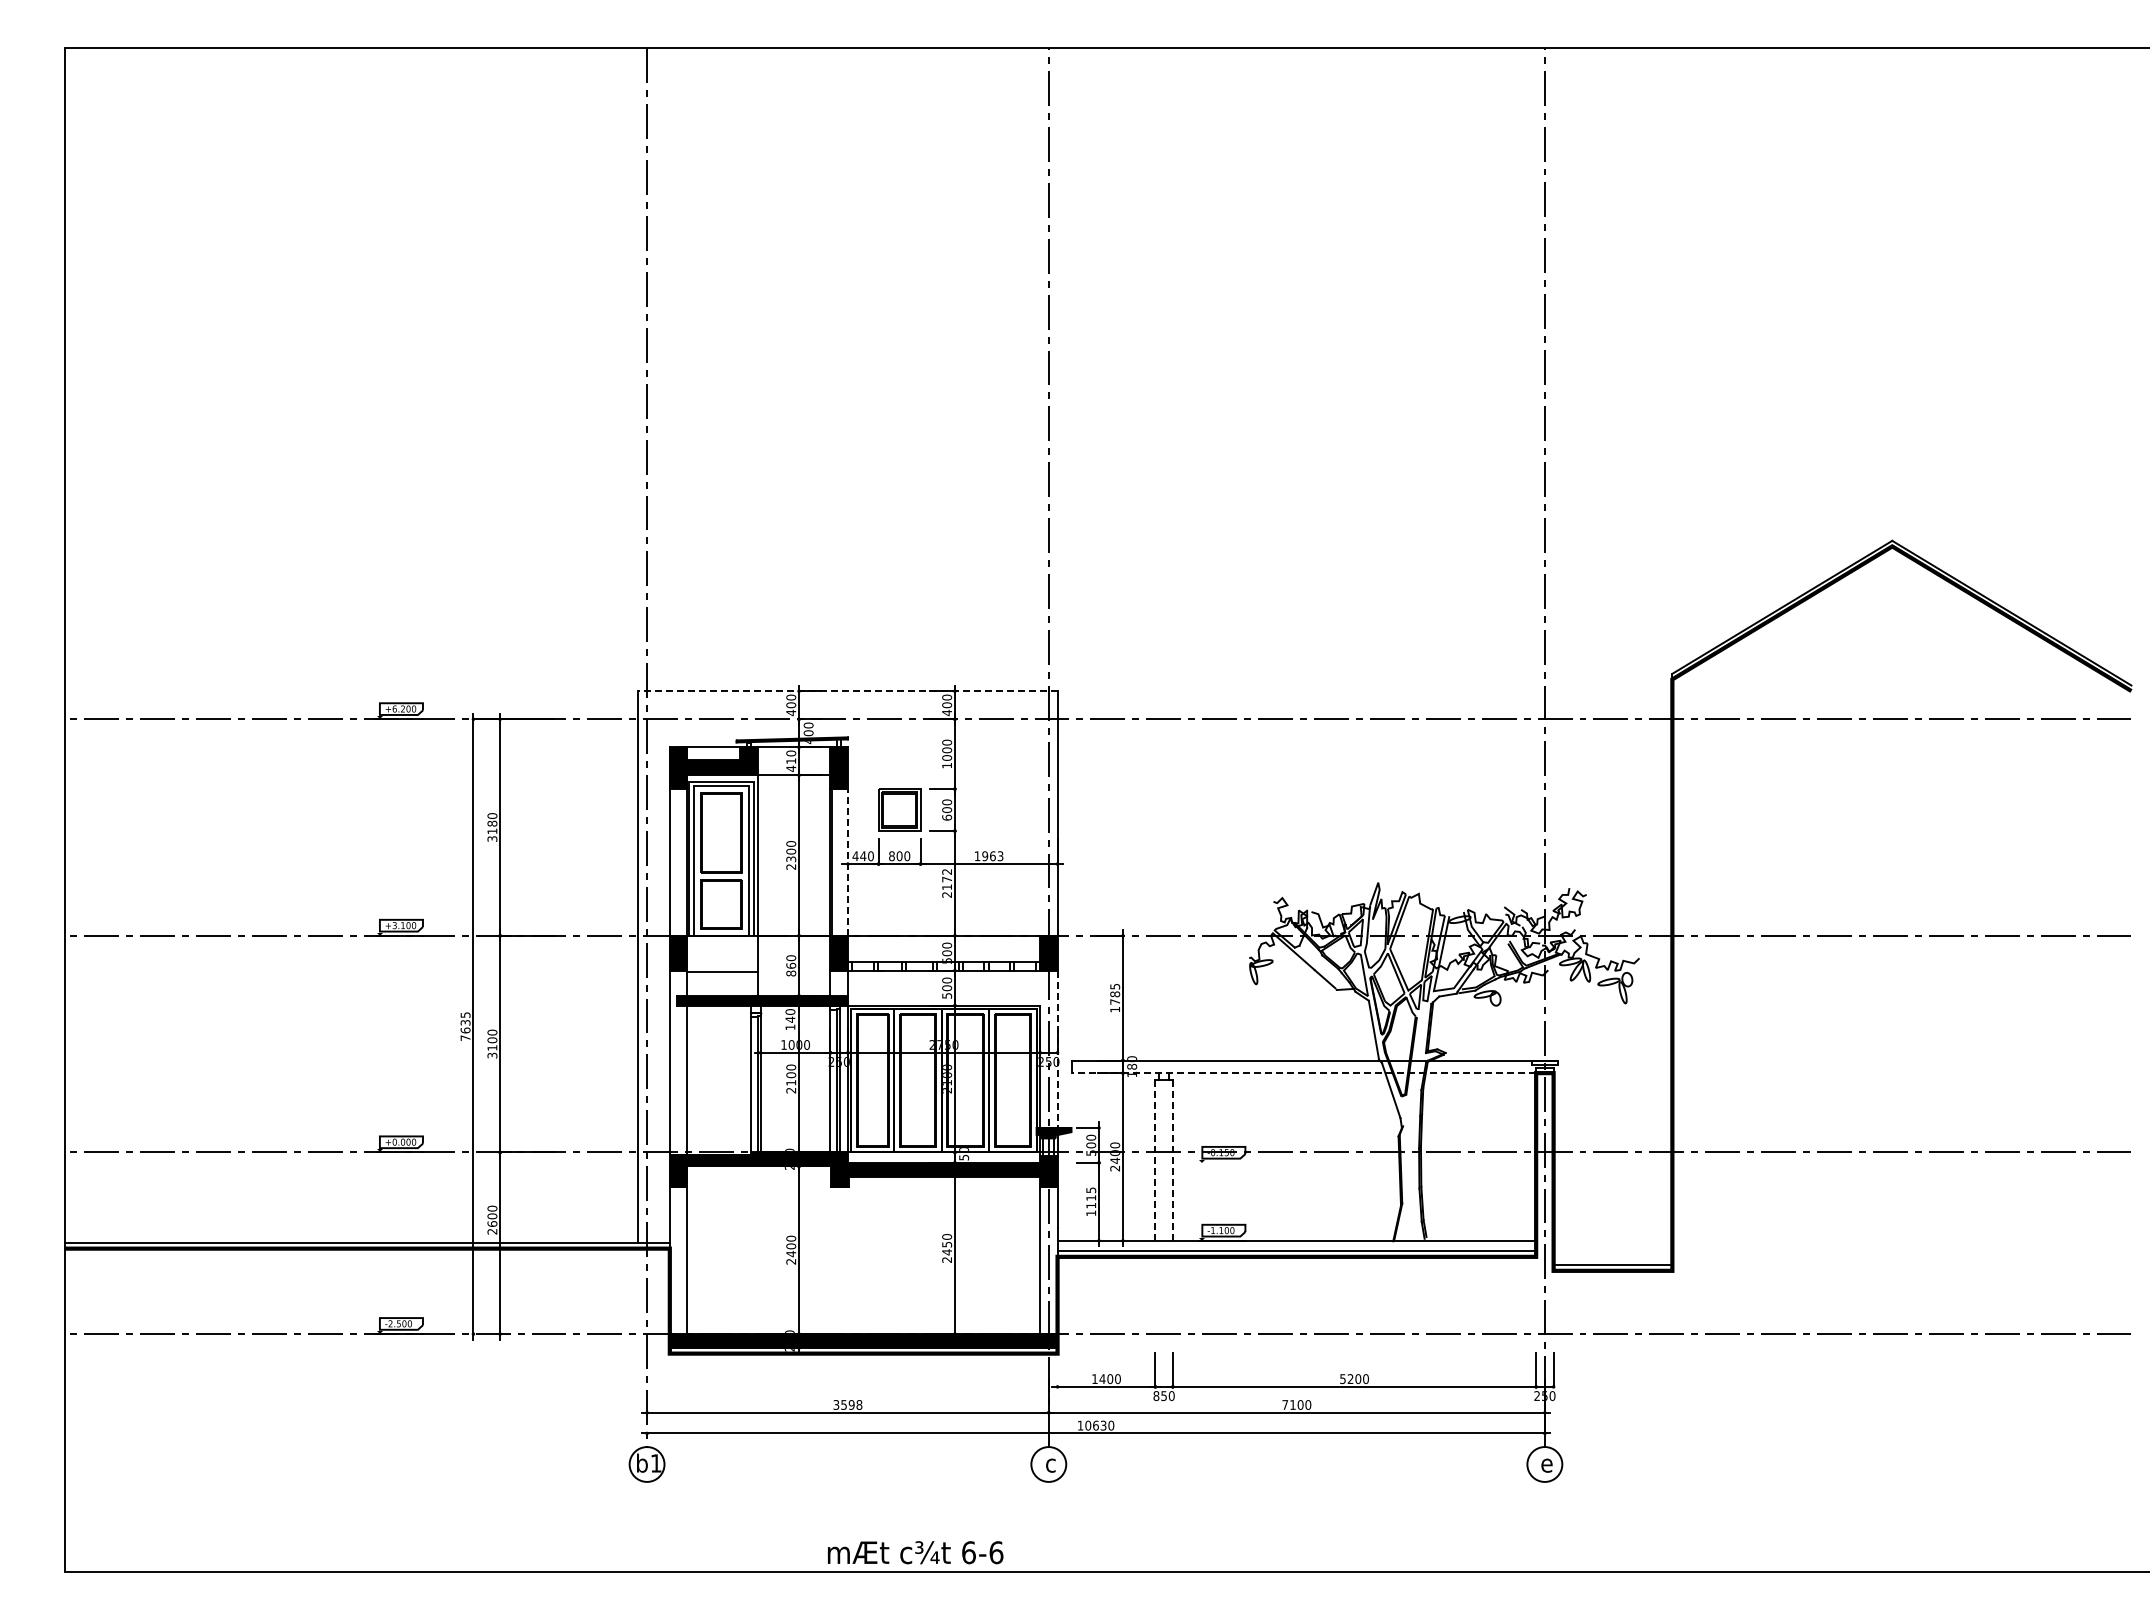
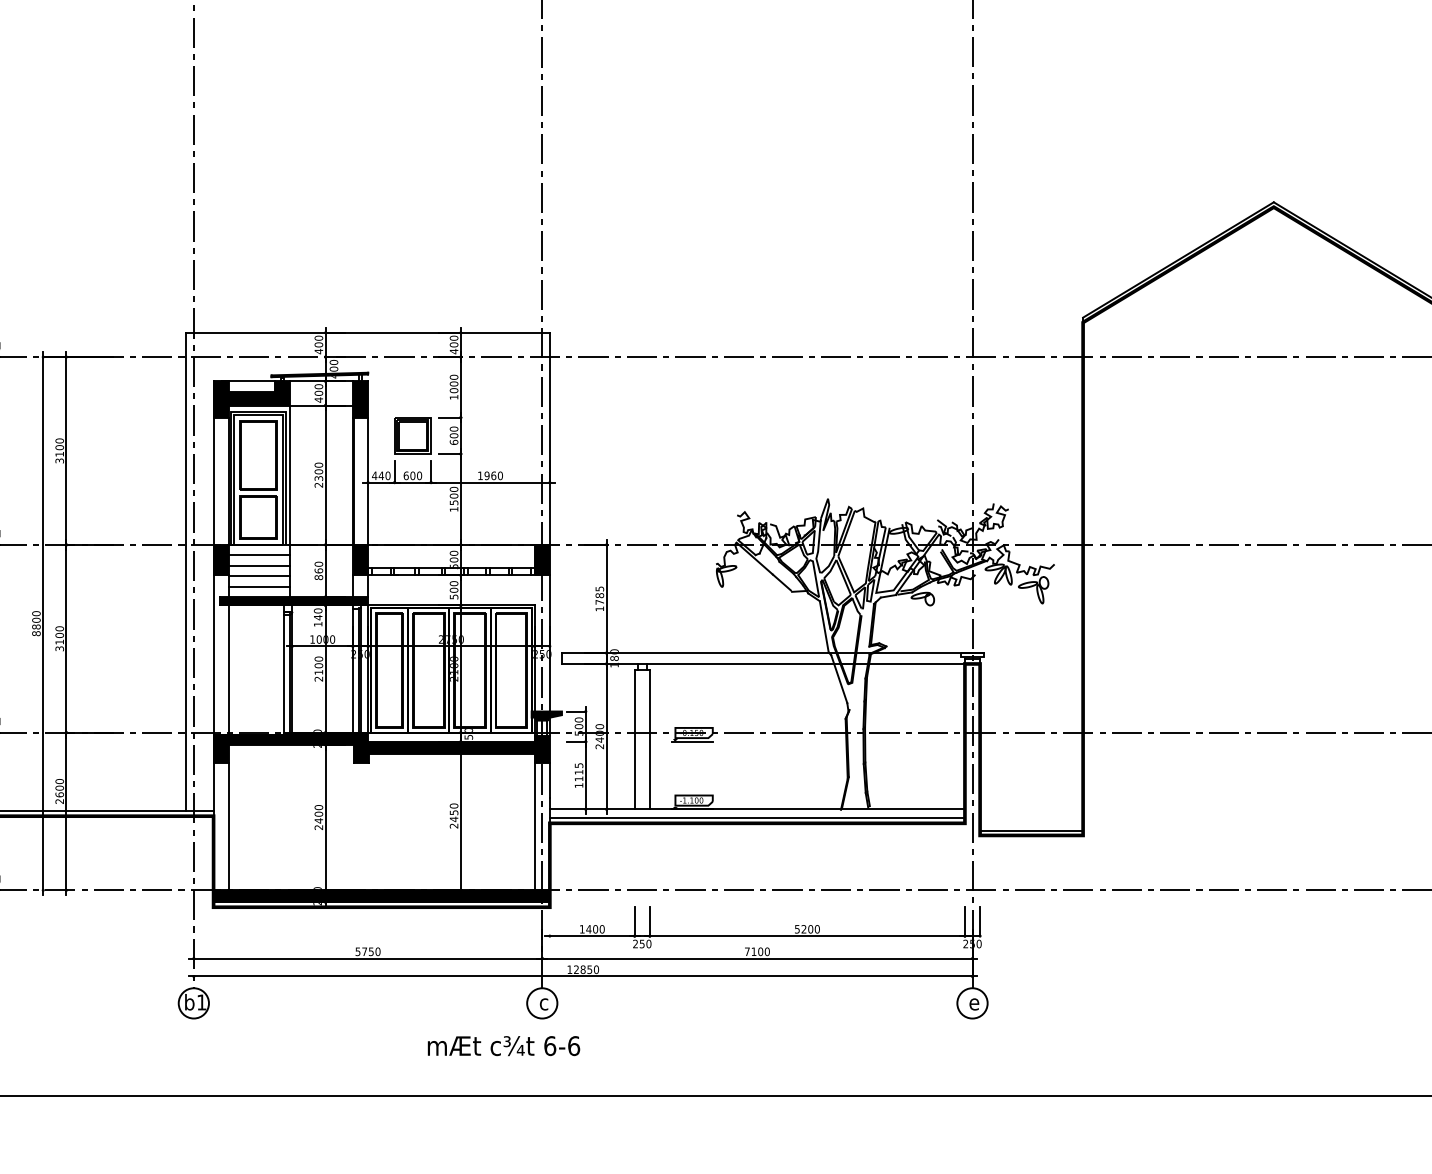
line: (847, 691) -> (367, 332), dashed -> solid
text: (791, 761) -> (319, 393), 410 -> 400
text: (492, 823) -> (59, 447), 3180 -> 3100
text: (891, 855) -> (405, 475), 800 -> 600
text: (1000, 856) -> (500, 476), 1963 -> 1960
line: (847, 861) -> (367, 480), dashed -> solid
text: (947, 882) -> (454, 498), 2172 -> 1500
line: (722, 947) -> (259, 555), added
line: (722, 959) -> (259, 565), added
line: (722, 983) -> (259, 586), added
text: (465, 1026) -> (36, 623), 7635 -> 8800
line: (1057, 1049) -> (549, 643), dashed -> solid
line: (1303, 1073) -> (763, 664), dashed -> solid
line: (1155, 1159) -> (634, 738), dashed -> solid
line: (1172, 1159) -> (649, 738), dashed -> solid
line: (1221, 1162) -> (692, 741), added
text: (1156, 1396) -> (635, 944), 850 -> 250
text: (847, 1404) -> (367, 951), 3598 -> 5750
text: (1095, 1425) -> (582, 969), 10630 -> 12850
text: (915, 1552) -> (503, 1045), moved

